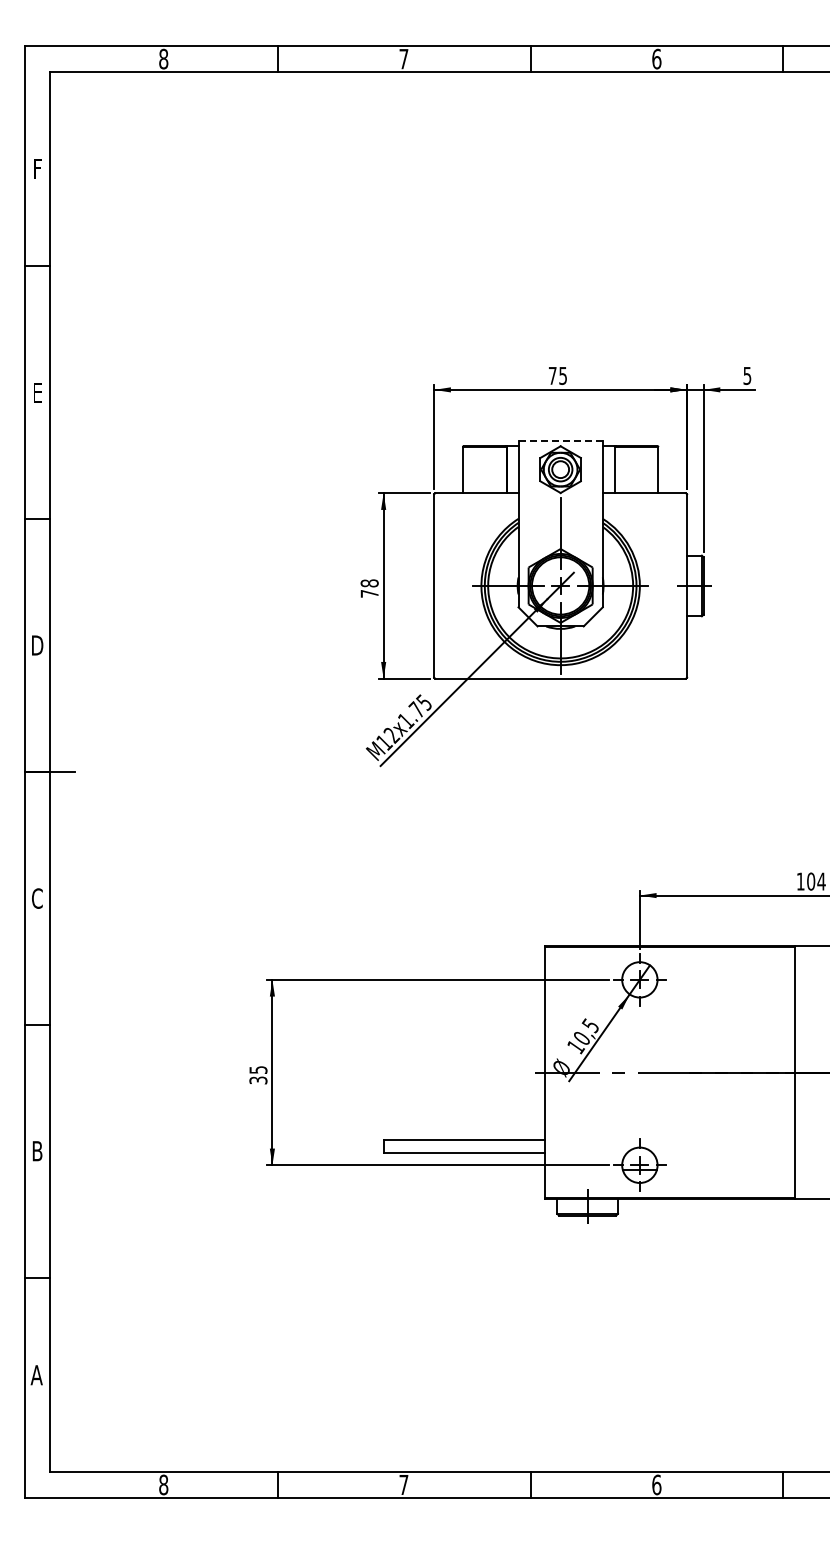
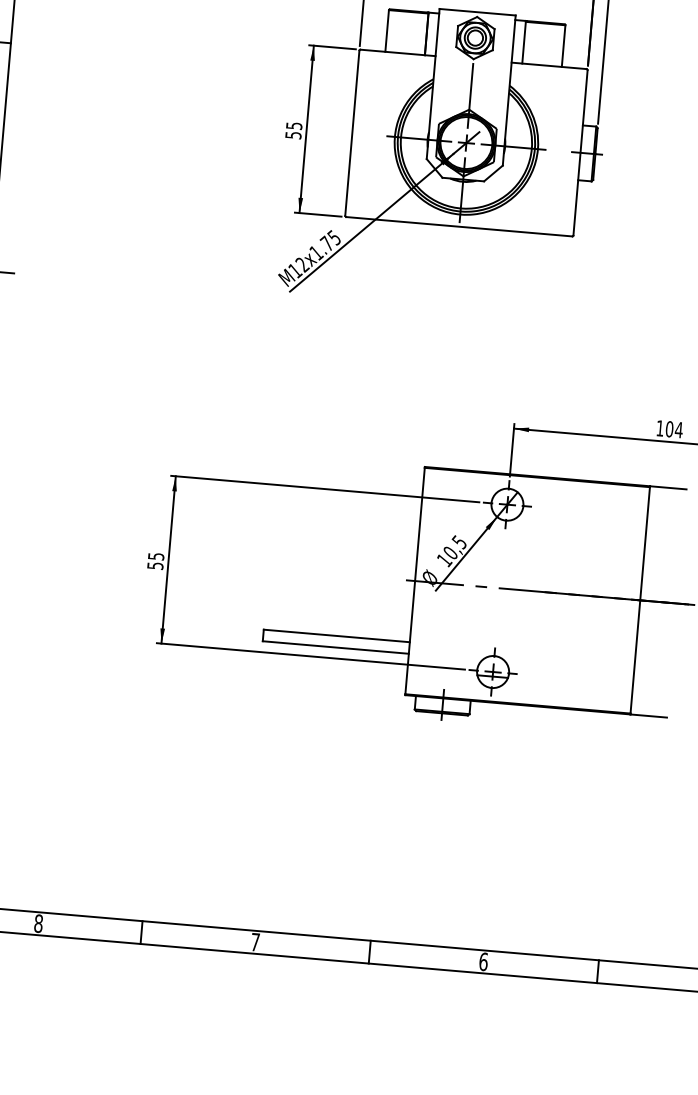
line: (560, 441) -> (477, 12), dashed -> solid
text: (369, 588) -> (293, 130), 78 -> 55
text: (257, 1079) -> (154, 565), 35 -> 55

